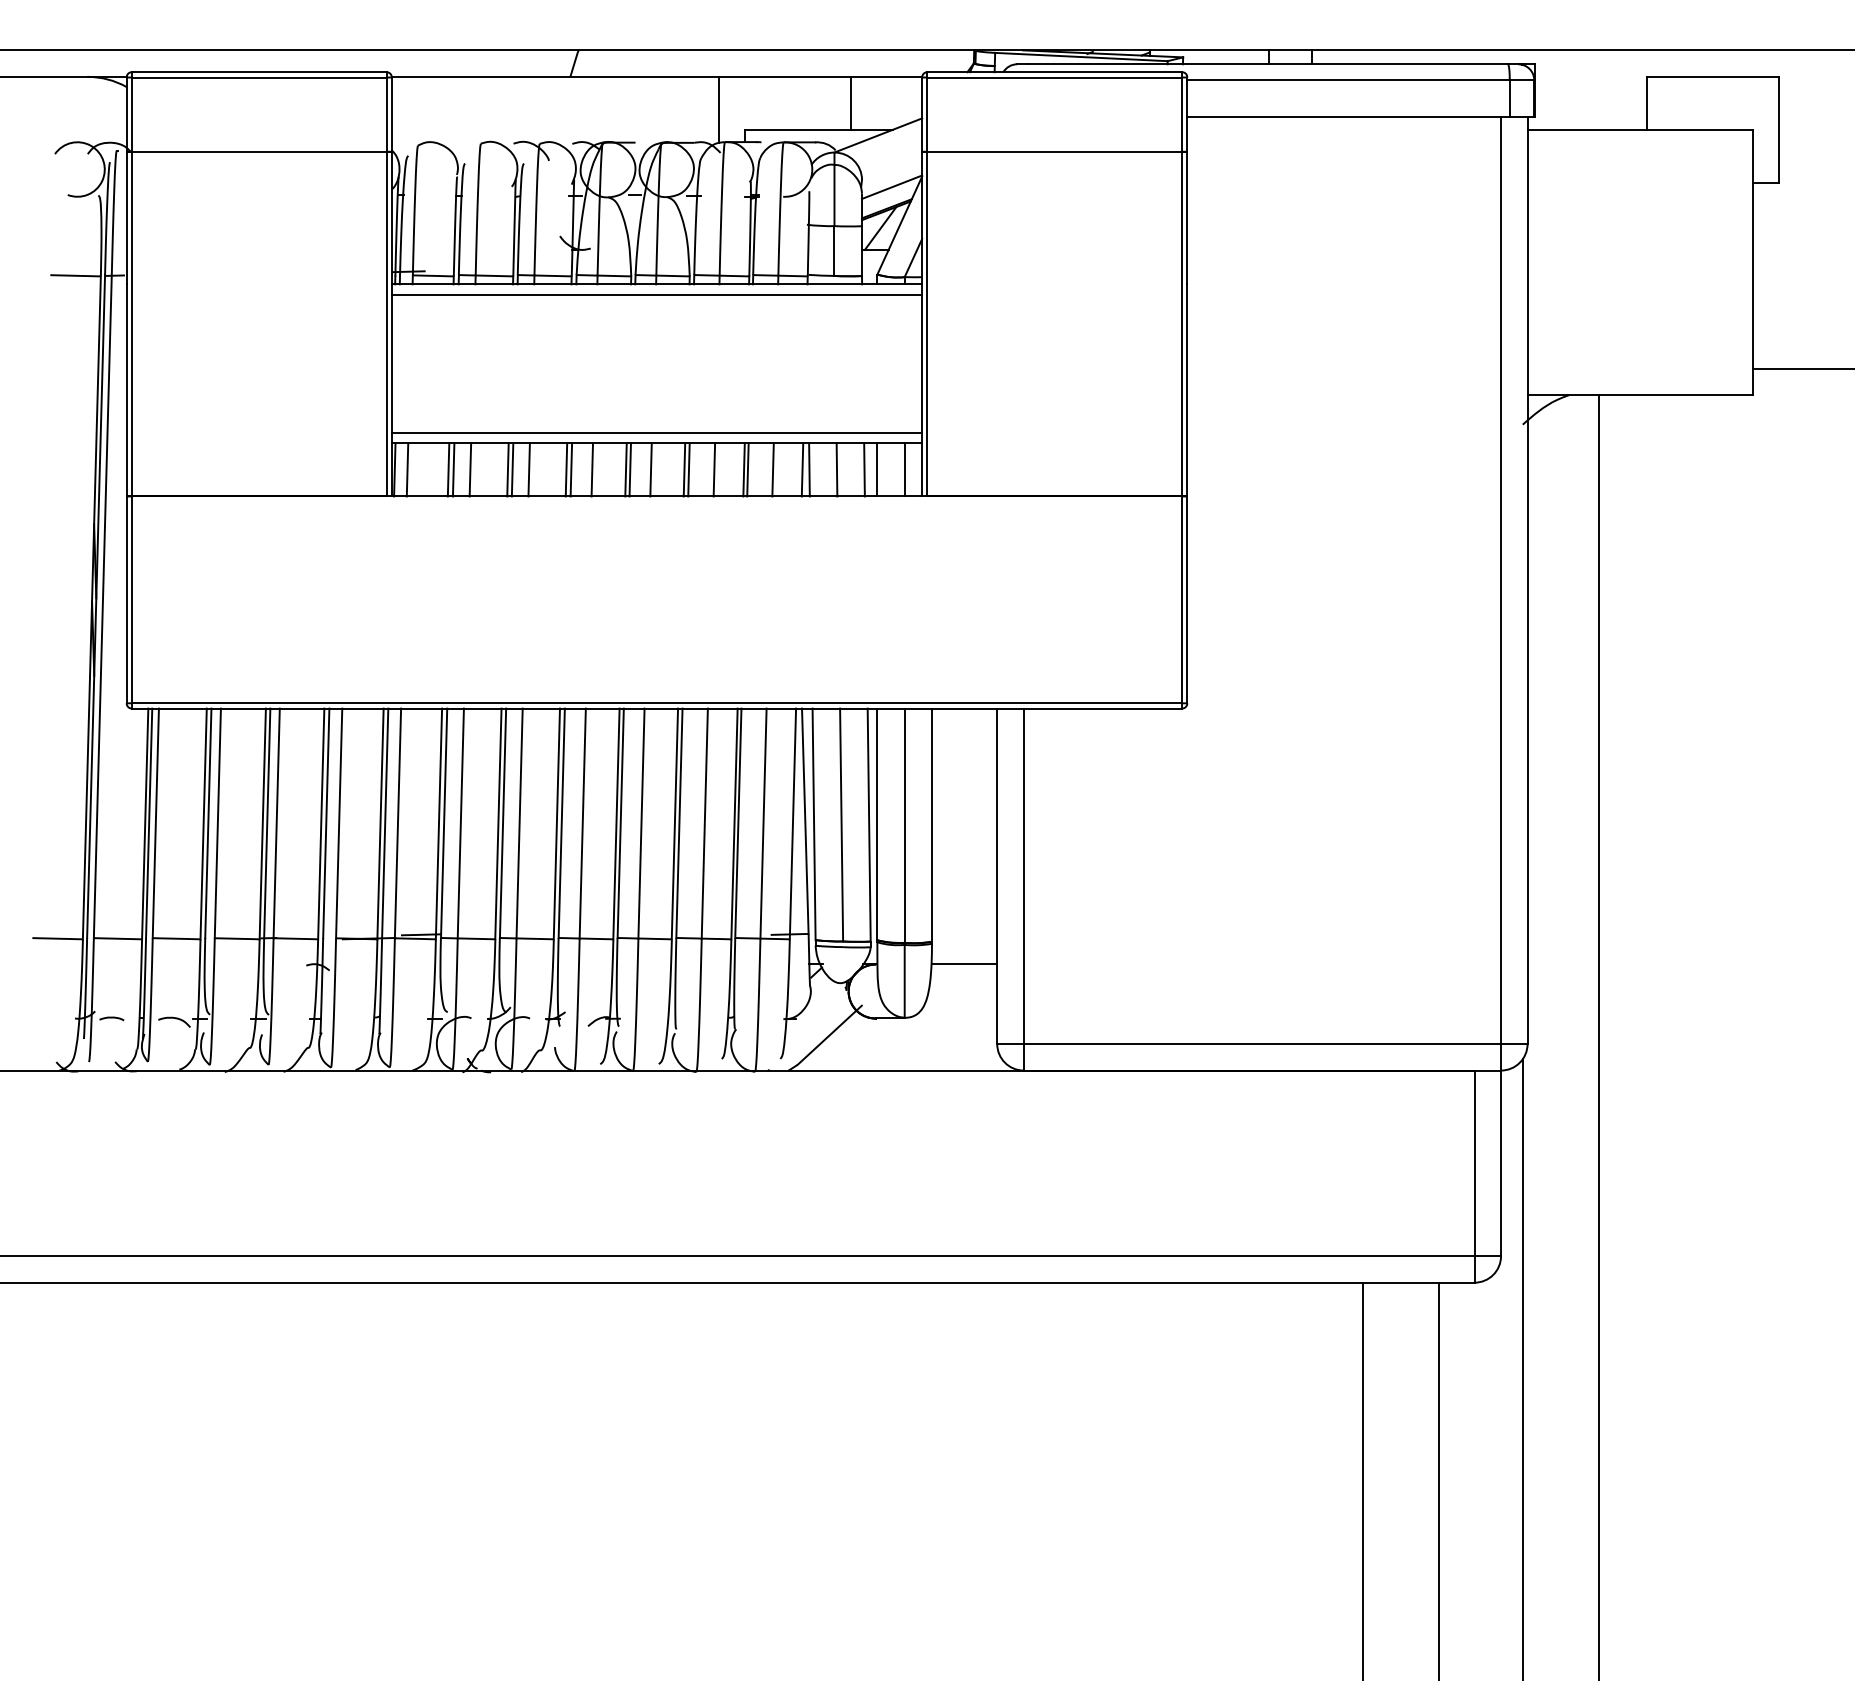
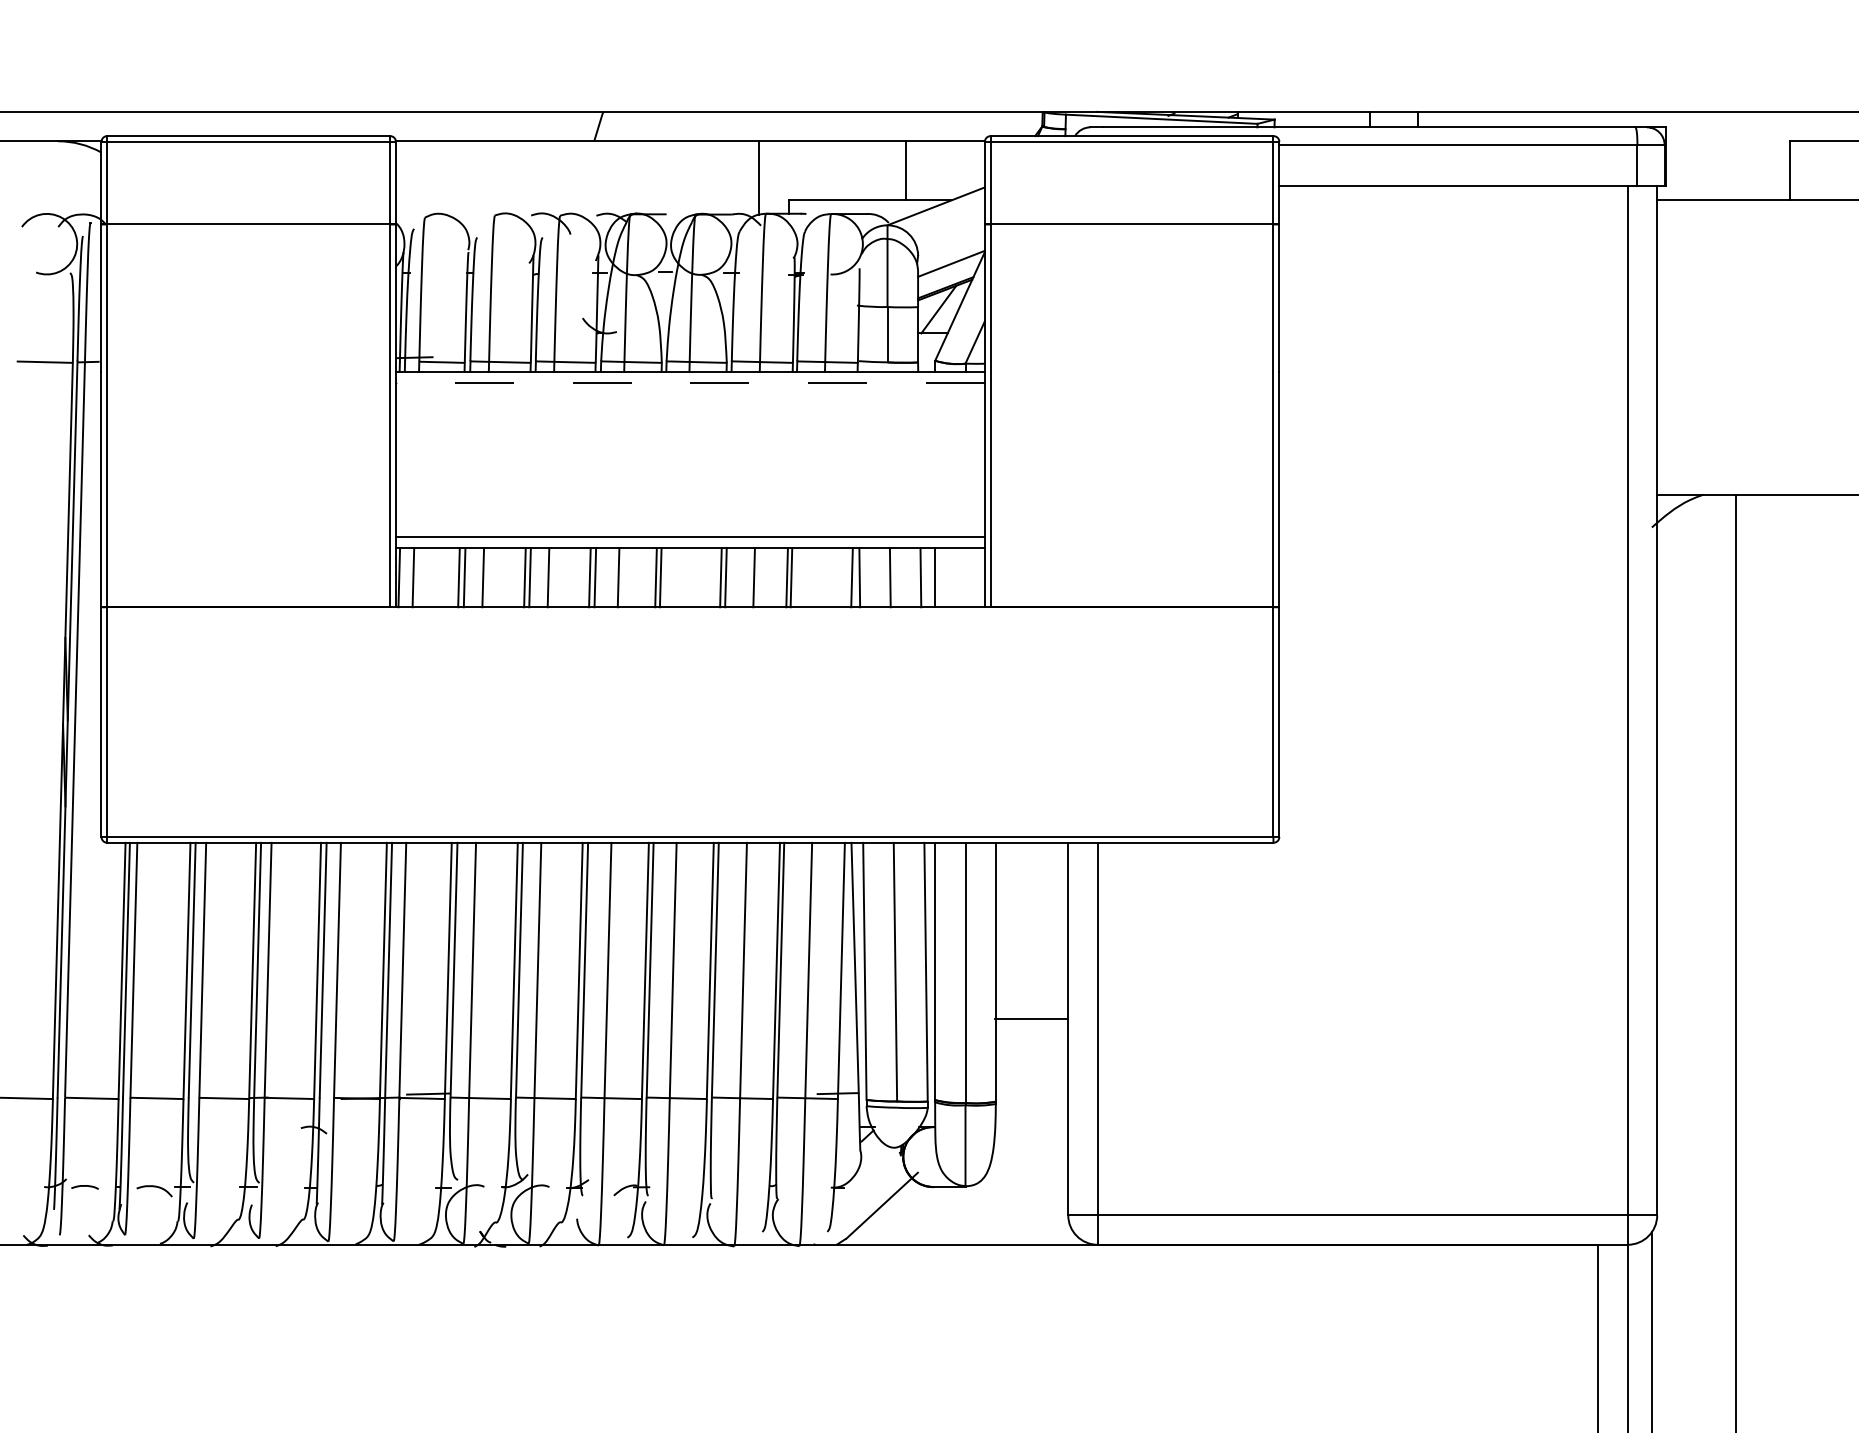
line: (656, 294) -> (689, 382), solid -> dashed
line: (650, 469) -> (683, 577), removed
line: (772, 469) -> (818, 577), removed
line: (904, 469) -> (965, 577), removed
line: (964, 964) -> (1031, 1019), moved

